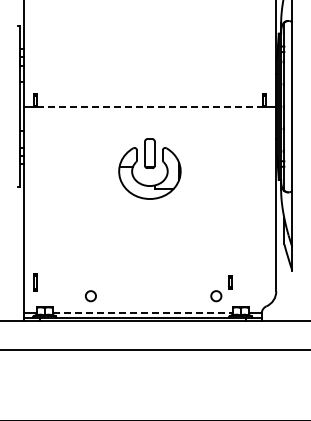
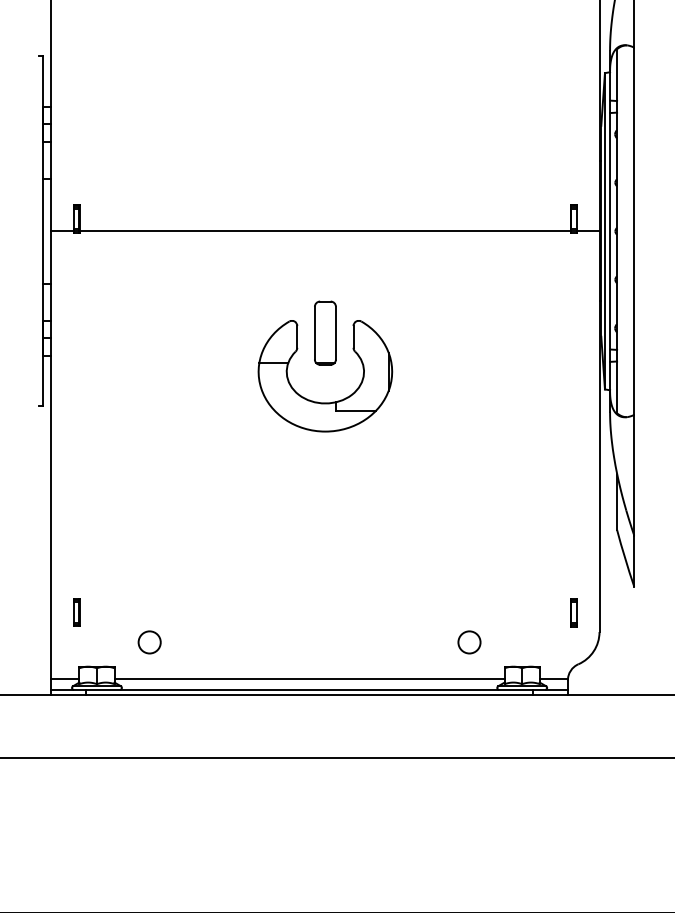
line: (150, 106) -> (326, 230), dashed -> solid
part: (35, 282) -> (77, 612), size x0.71
part: (230, 282) -> (573, 612), moved
circle: (90, 296) -> (148, 643), moved
line: (142, 313) -> (309, 679), dashed -> solid

